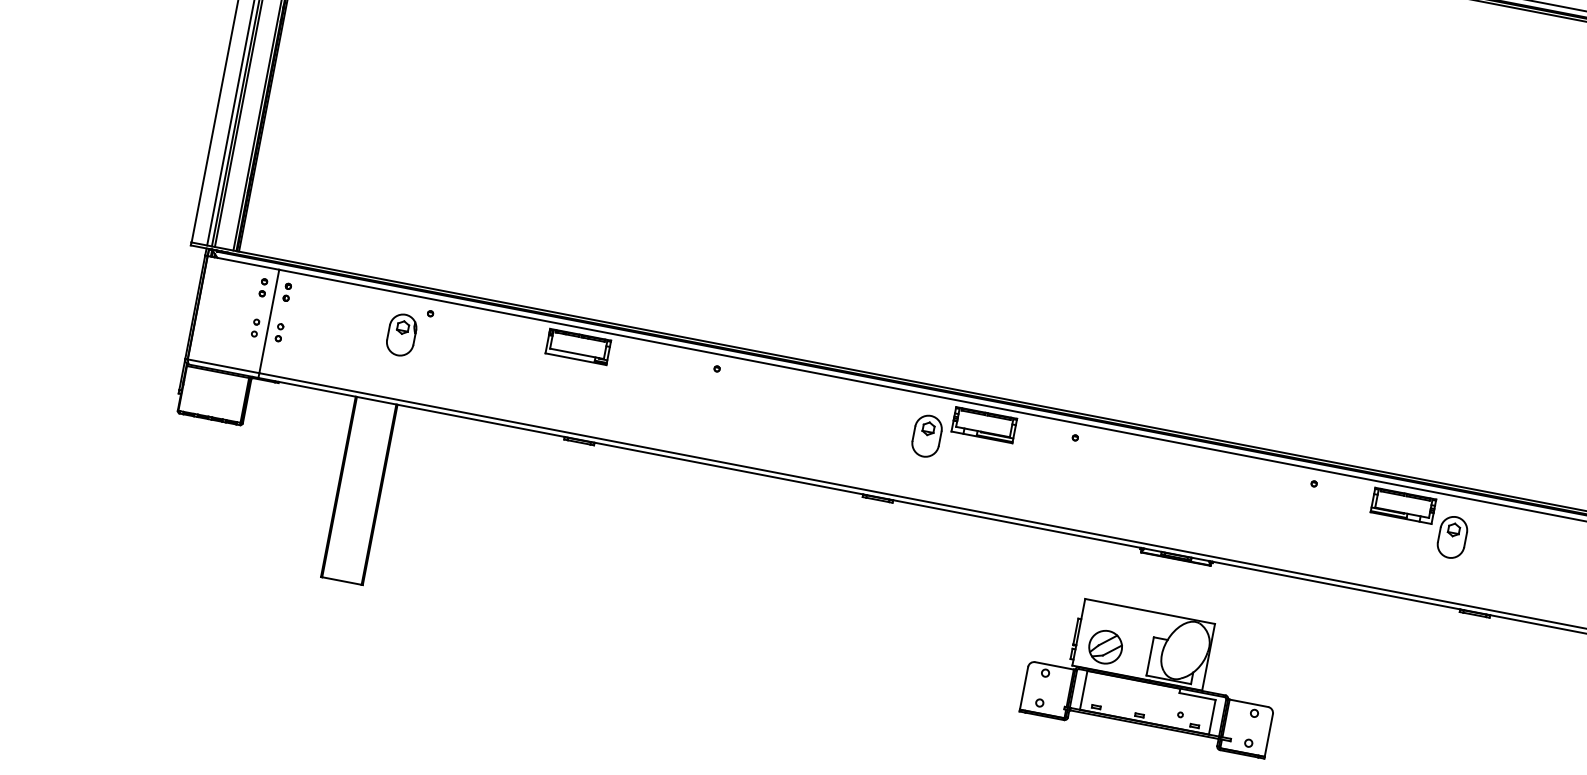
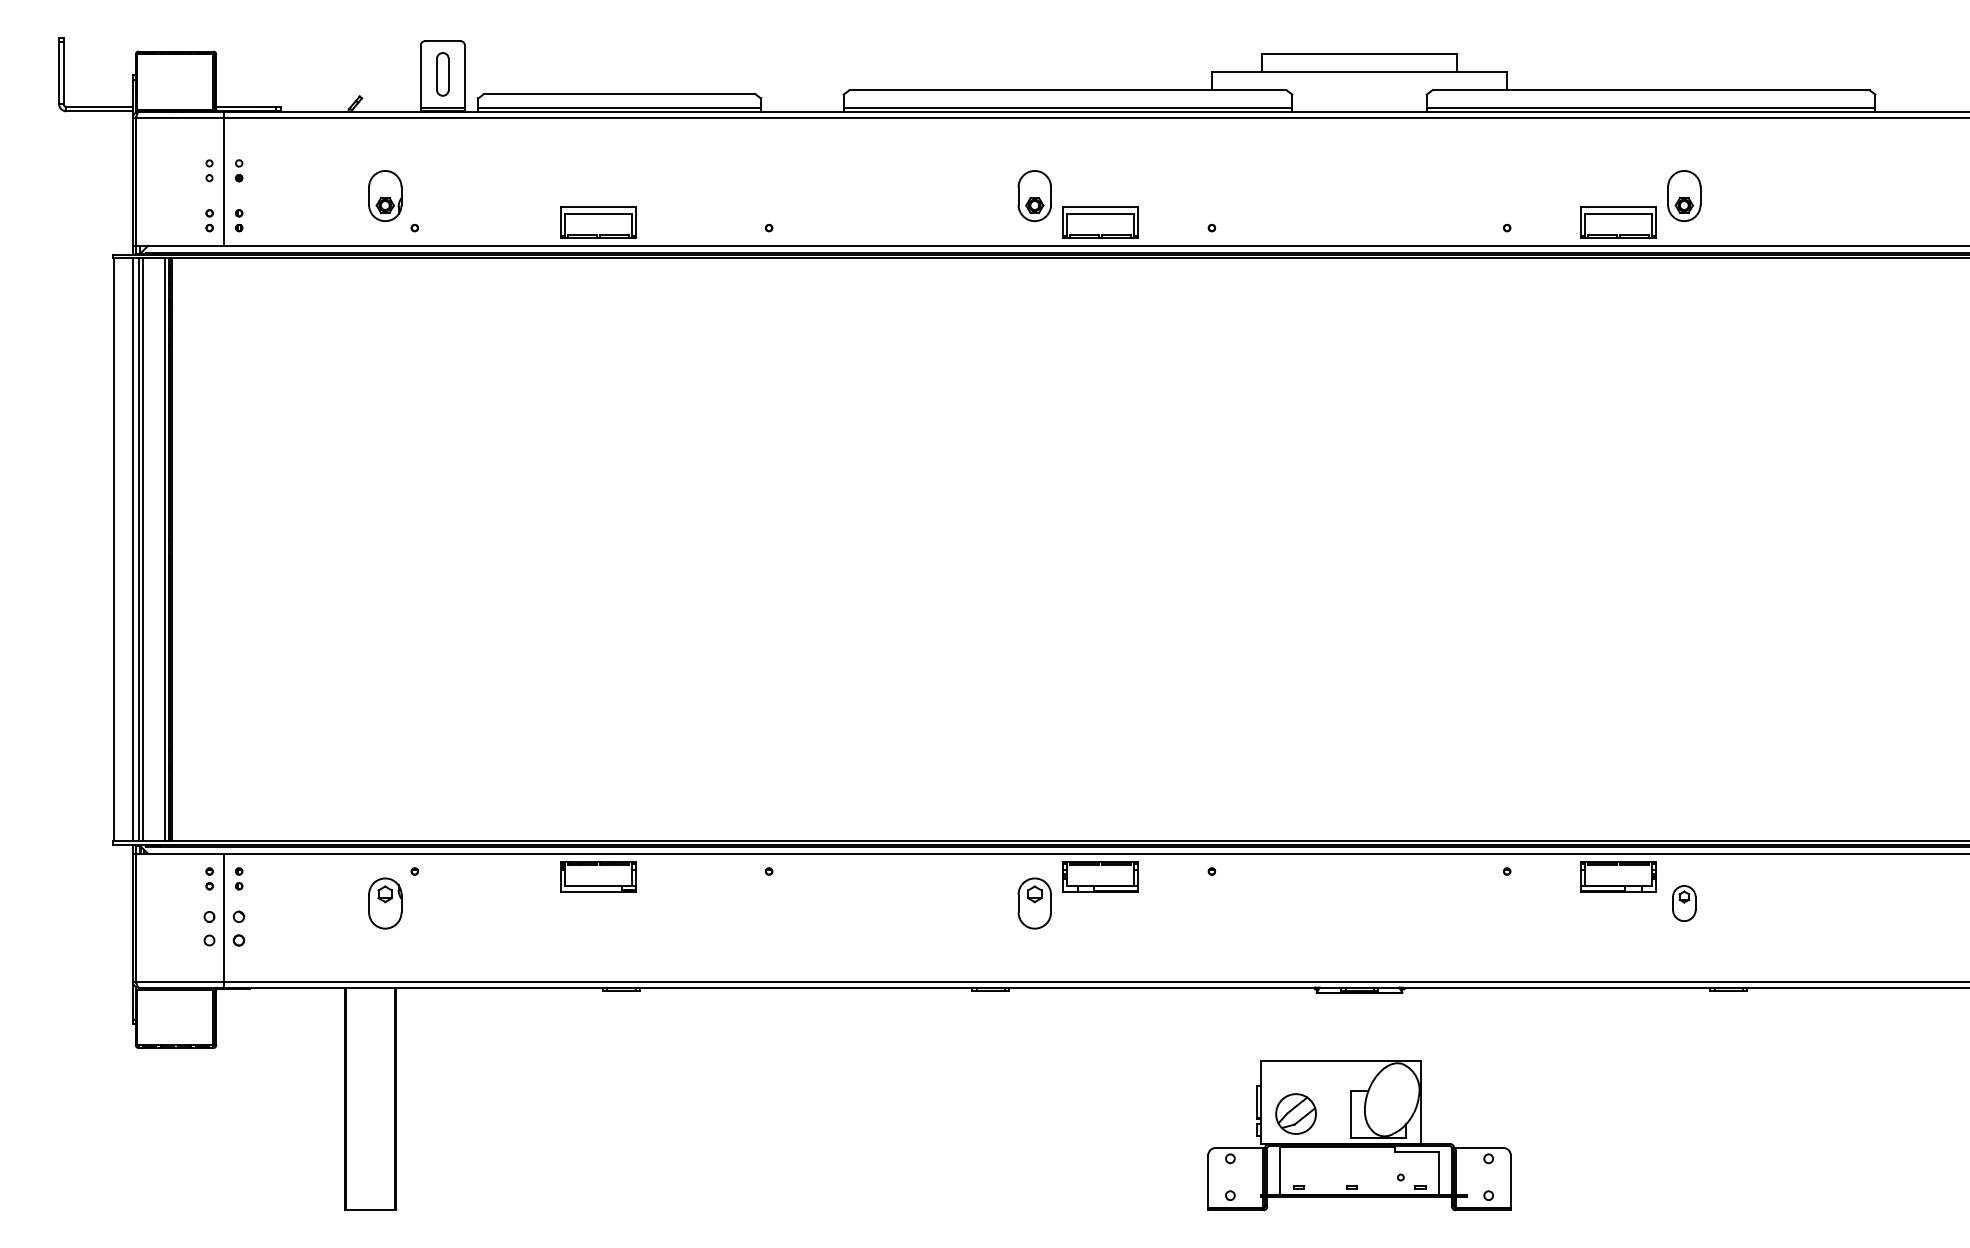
part: (255, 327) -> (209, 928), size x1.6
part: (279, 332) -> (239, 928), size x1.6
part: (1452, 537) -> (1684, 903), size x0.7

